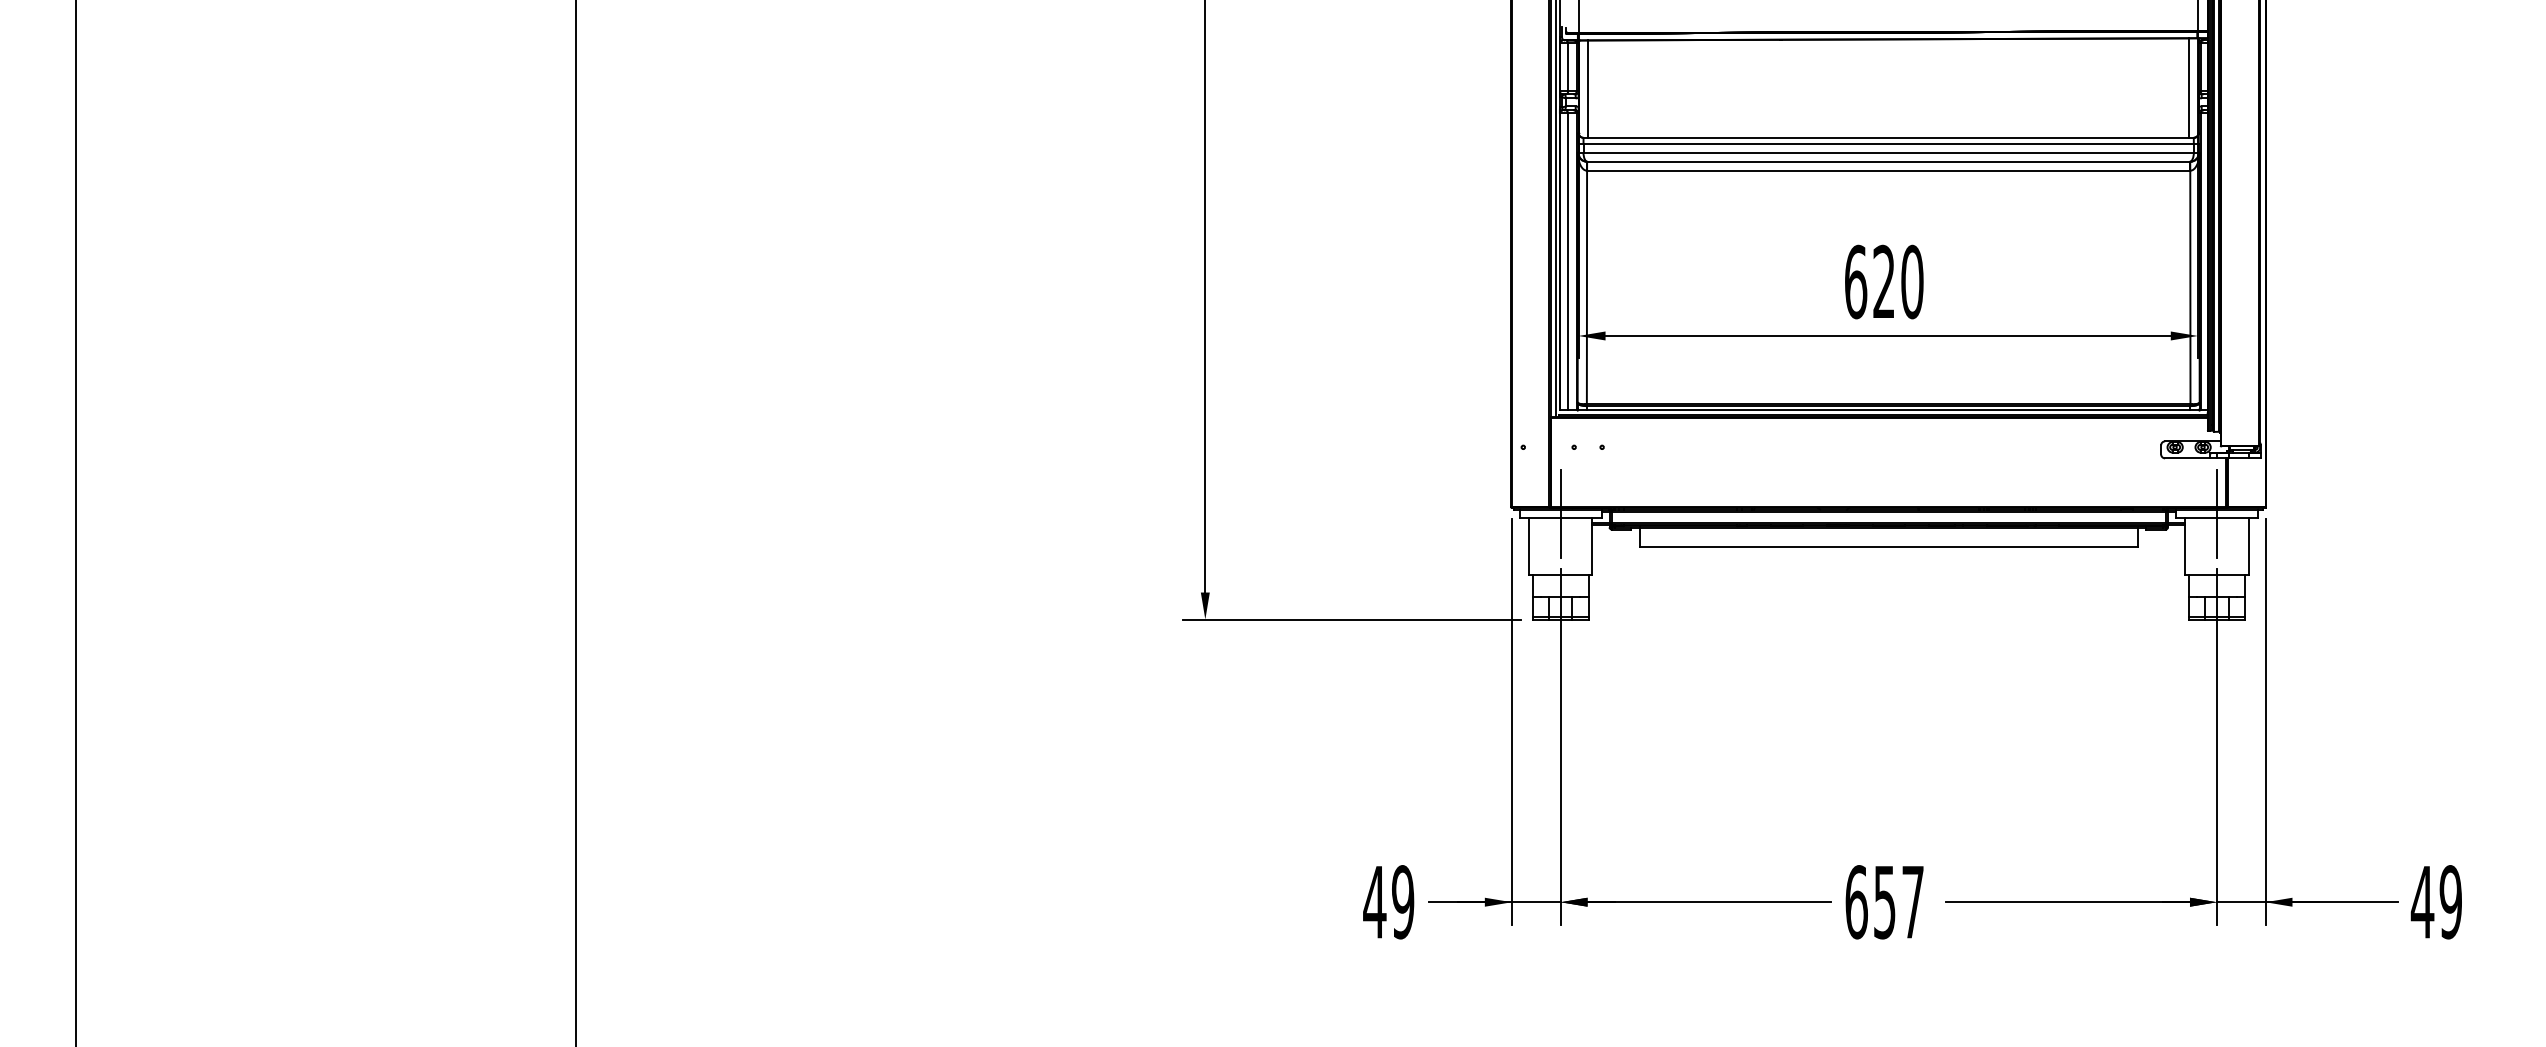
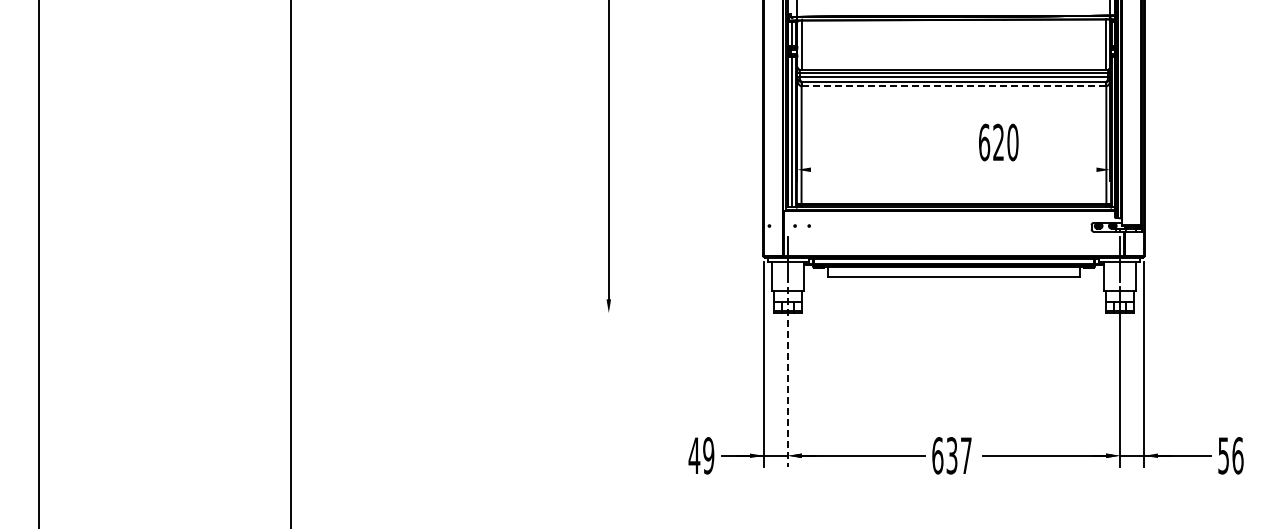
line: (1889, 171) -> (954, 86), solid -> dashed
text: (1883, 281) -> (998, 142), moved
line: (1887, 335) -> (953, 169), removed
line: (1351, 618) -> (682, 312), removed
line: (1561, 747) -> (788, 377), solid -> dashed
text: (1885, 901) -> (952, 455), 657 -> 637
text: (2436, 901) -> (1230, 455), 49 -> 56

